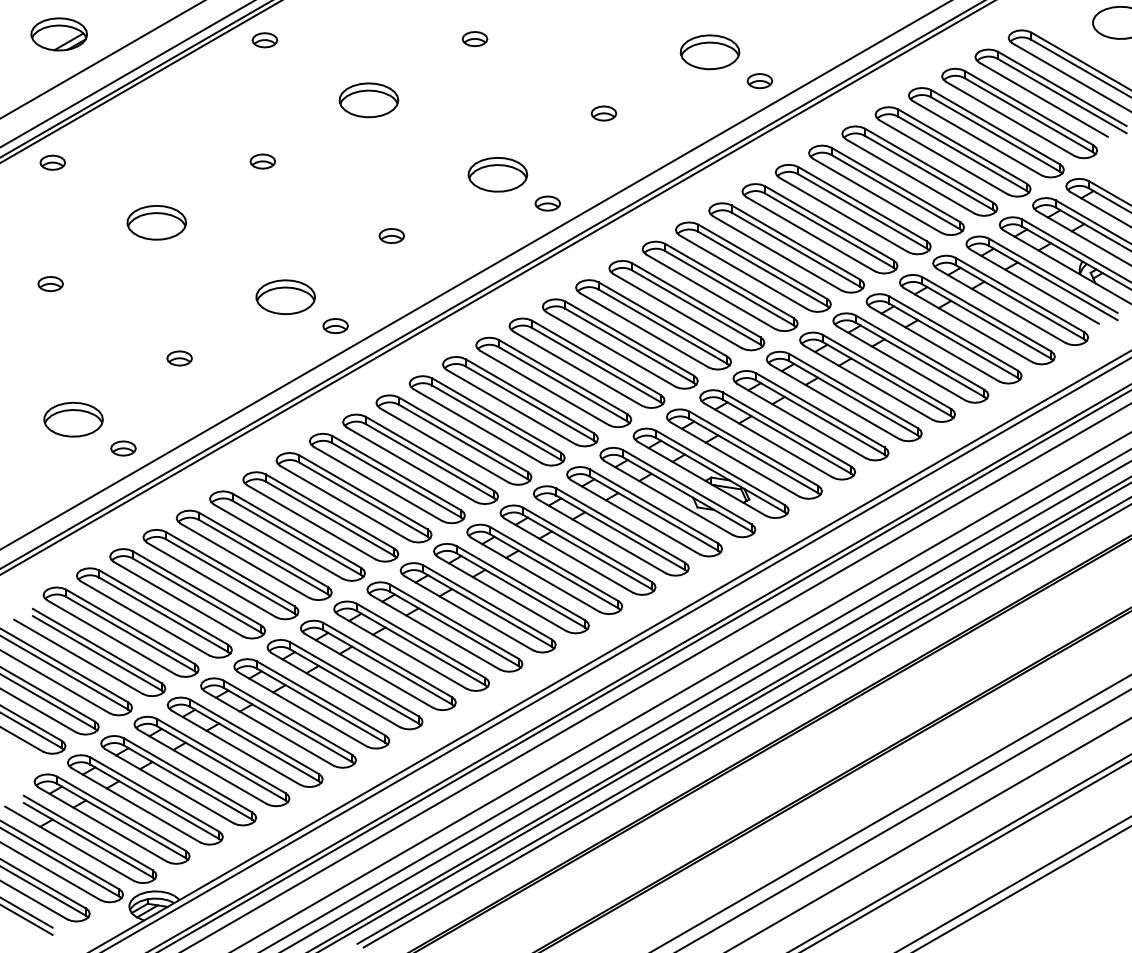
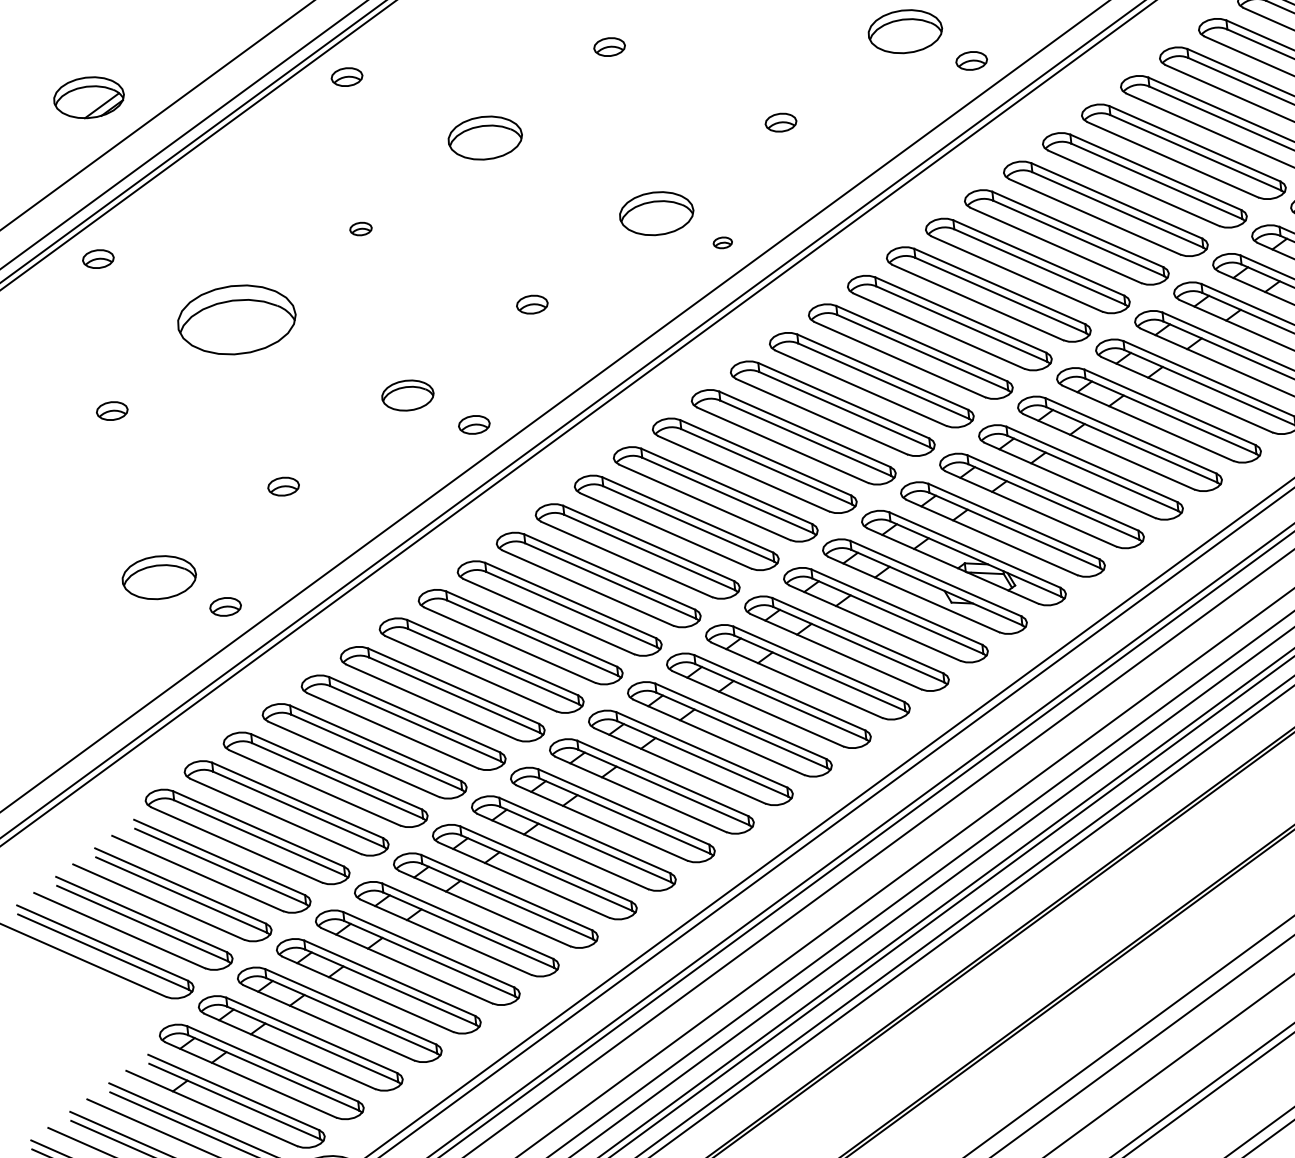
part: (262, 161) -> (360, 229), size x0.7
part: (547, 203) -> (722, 242), size x0.6
part: (156, 222) -> (236, 319), size x1.6
part: (285, 296) -> (407, 394), size x0.7

